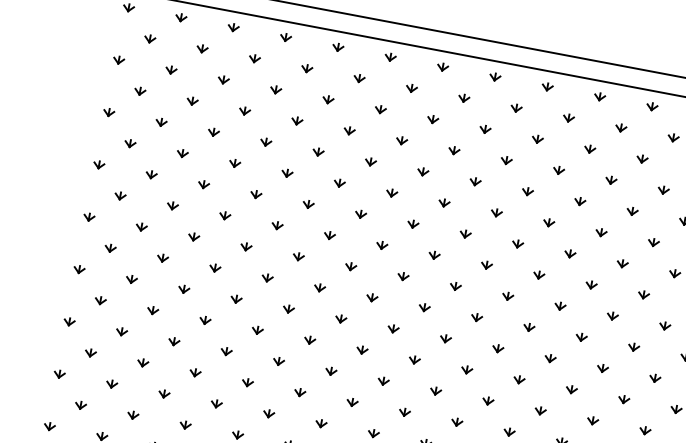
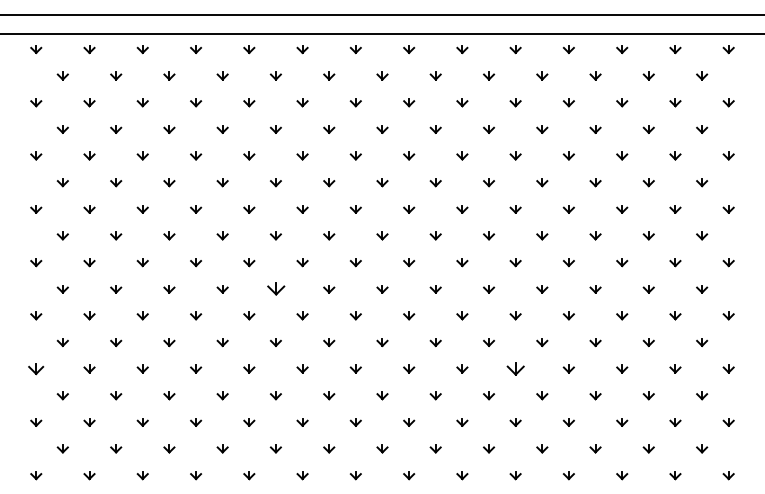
part: (319, 288) -> (275, 289), size x1.6
part: (69, 321) -> (36, 368), size x1.4
part: (540, 410) -> (515, 368), size x1.6

